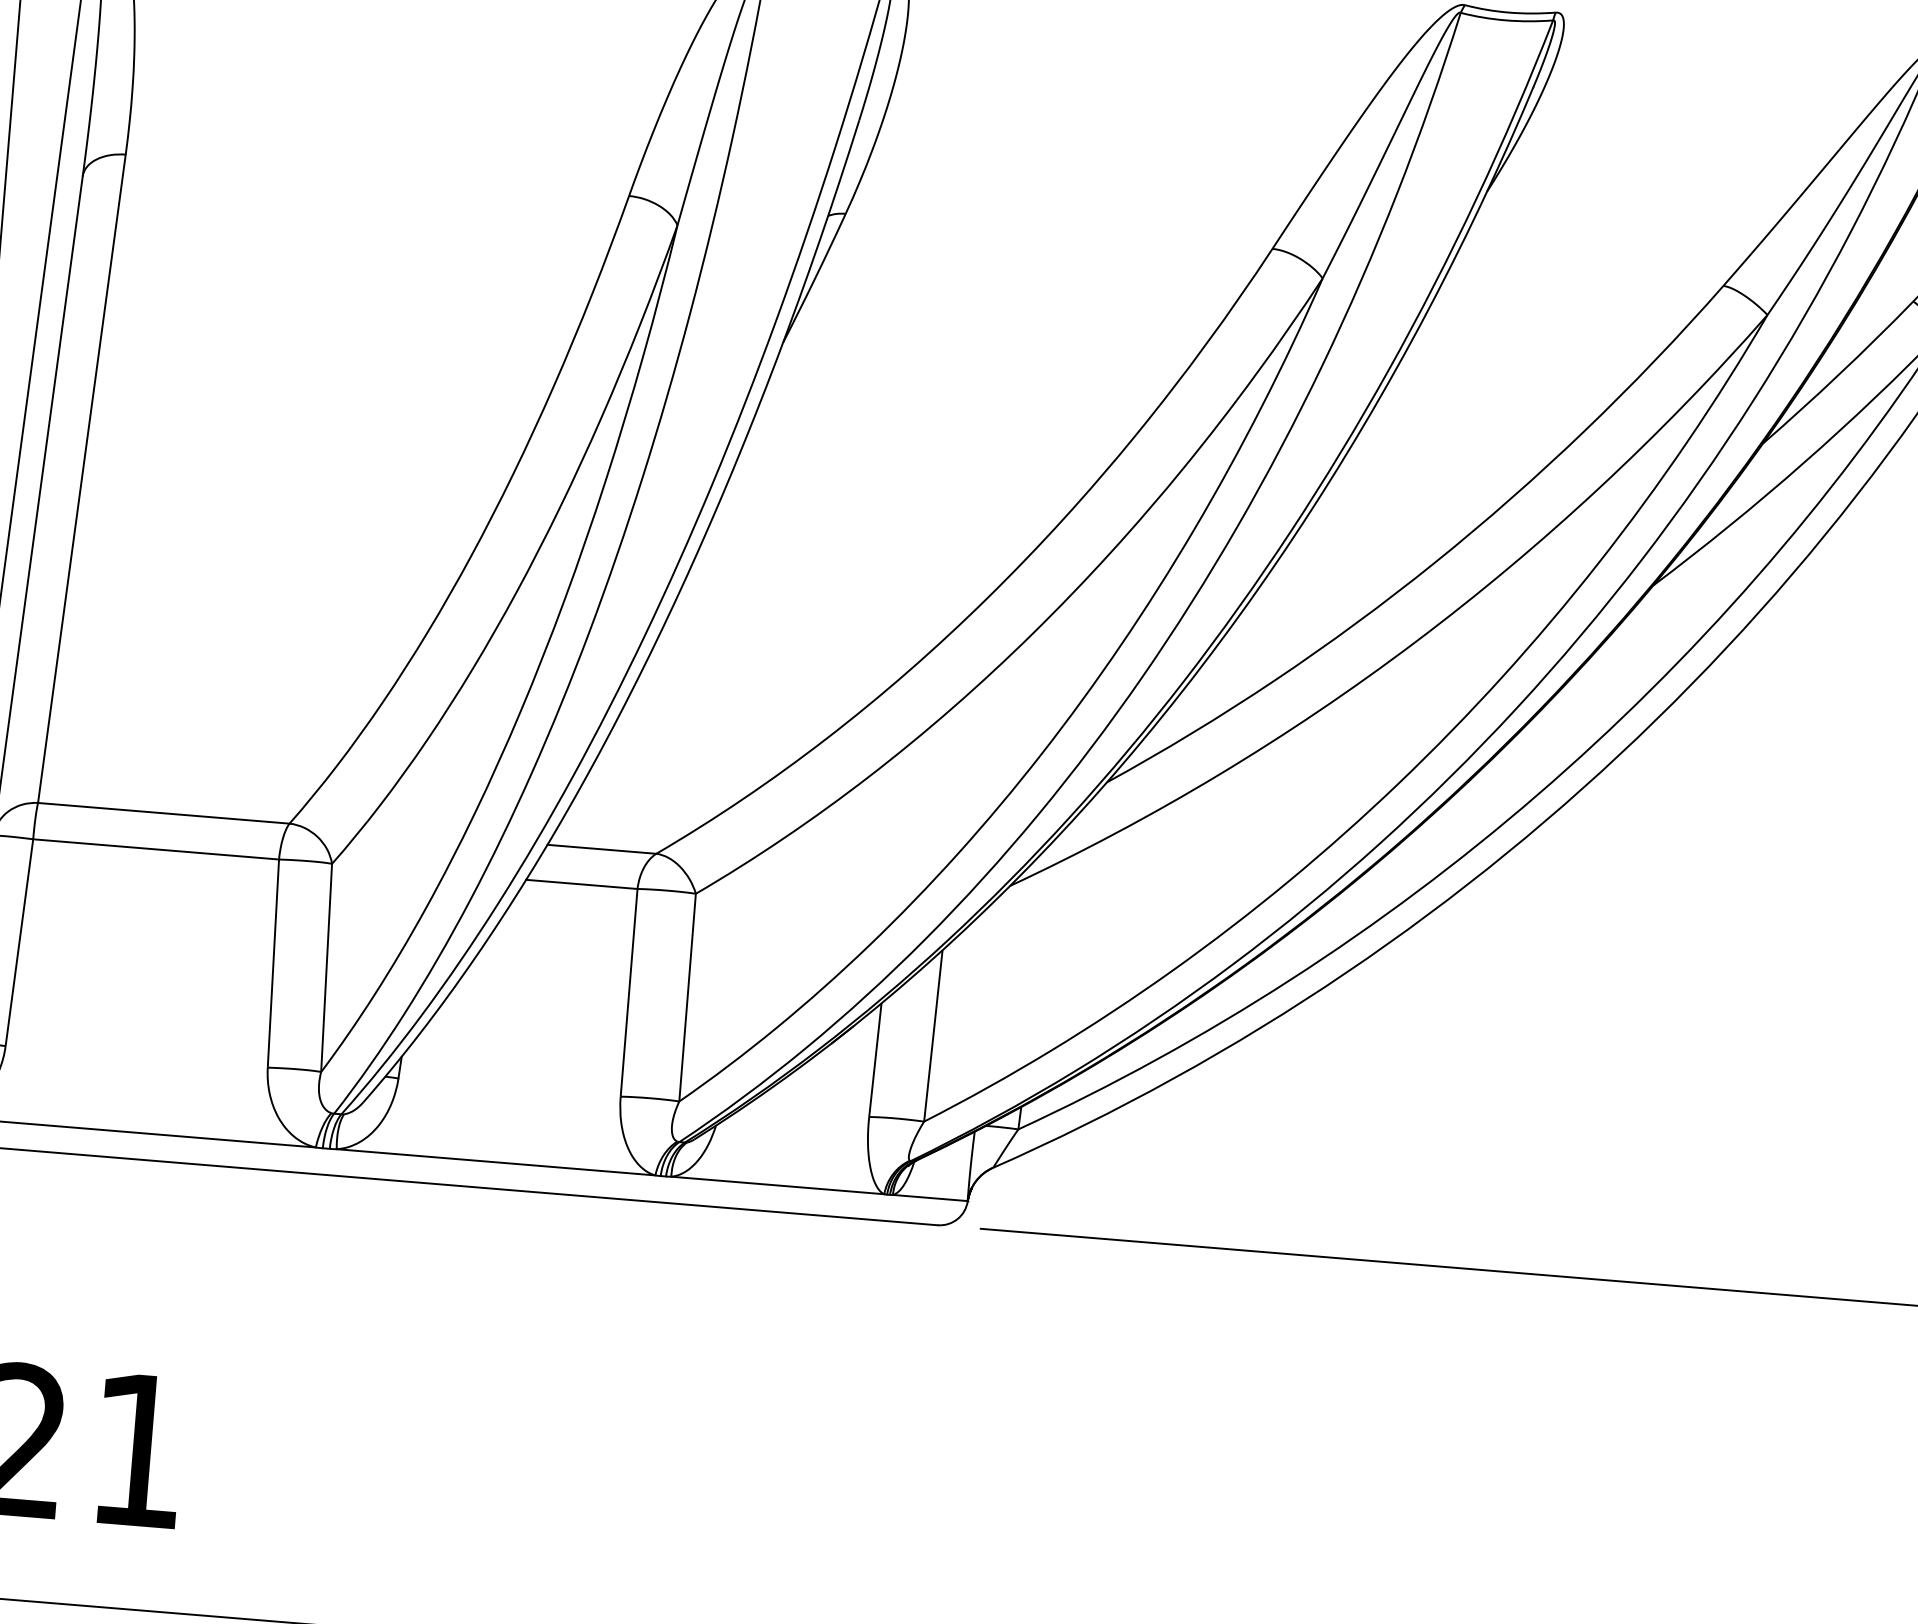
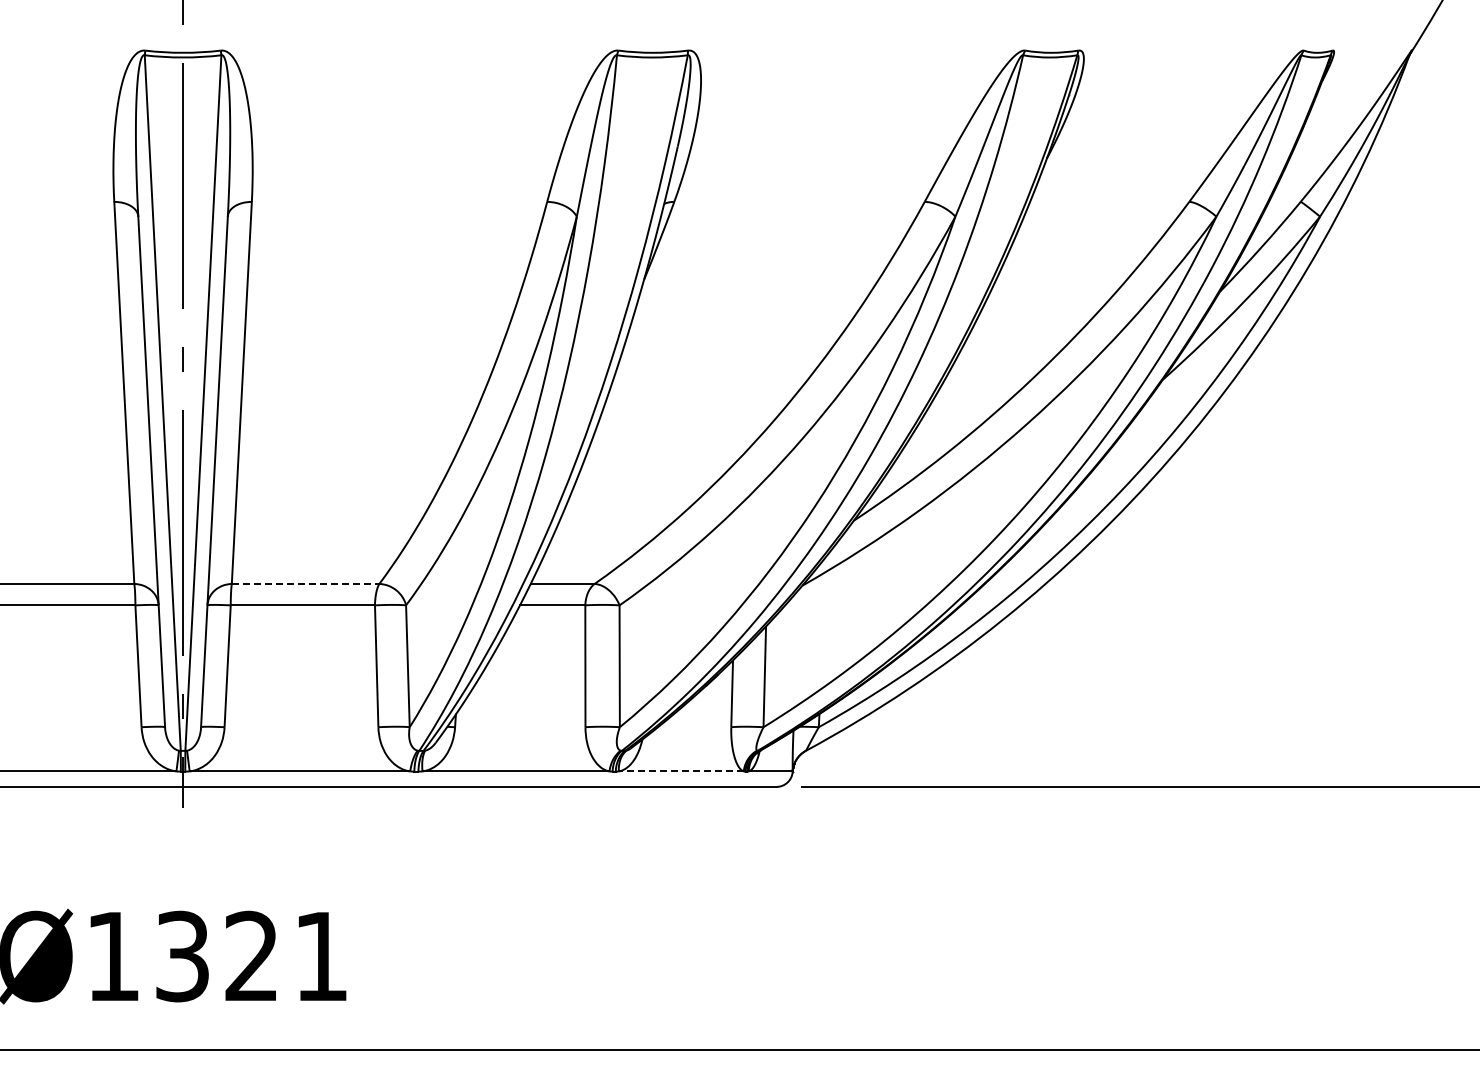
line: (163, 812) -> (305, 583), solid -> dashed
line: (776, 1185) -> (680, 771), solid -> dashed

